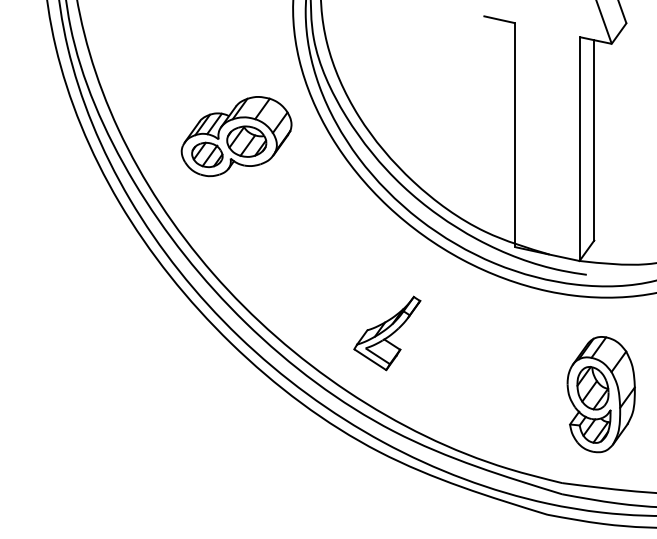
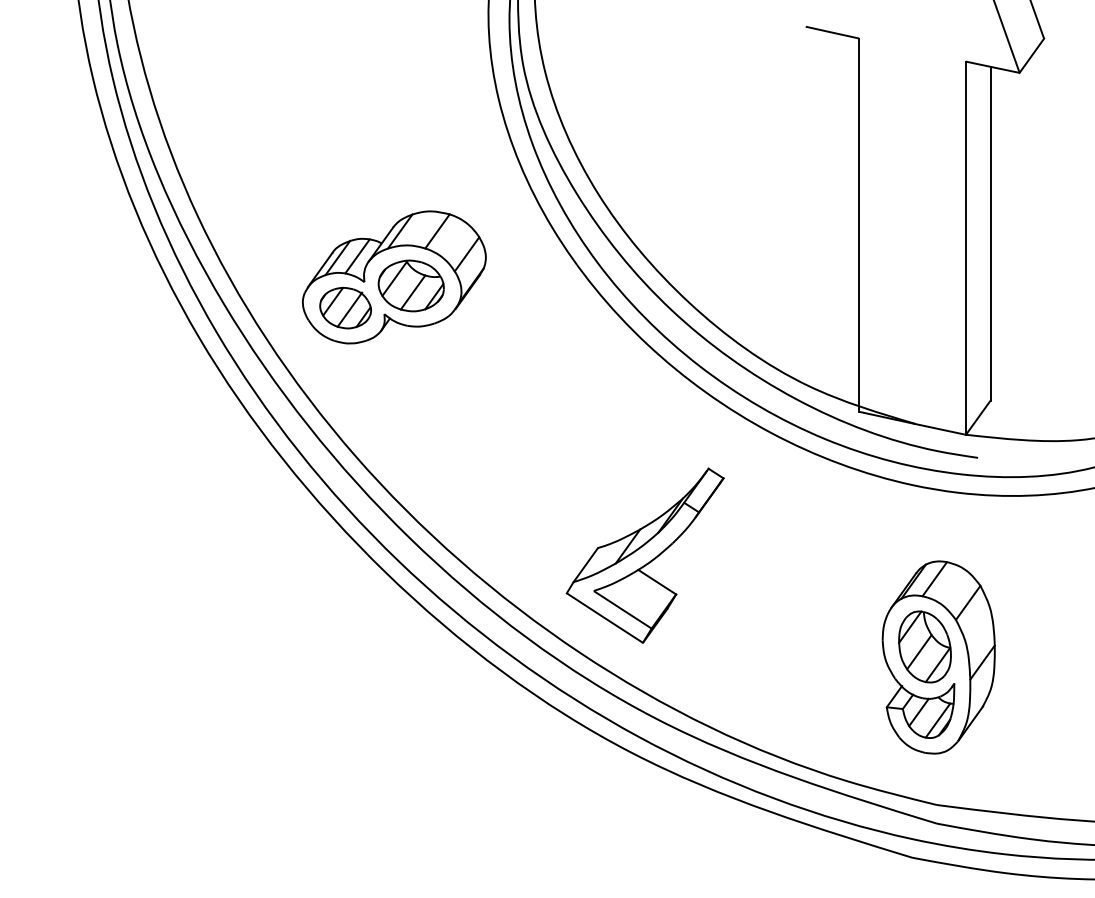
part: (236, 136) -> (394, 277), moved
part: (387, 333) -> (645, 555), size x1.43
part: (600, 394) -> (937, 657), moved

